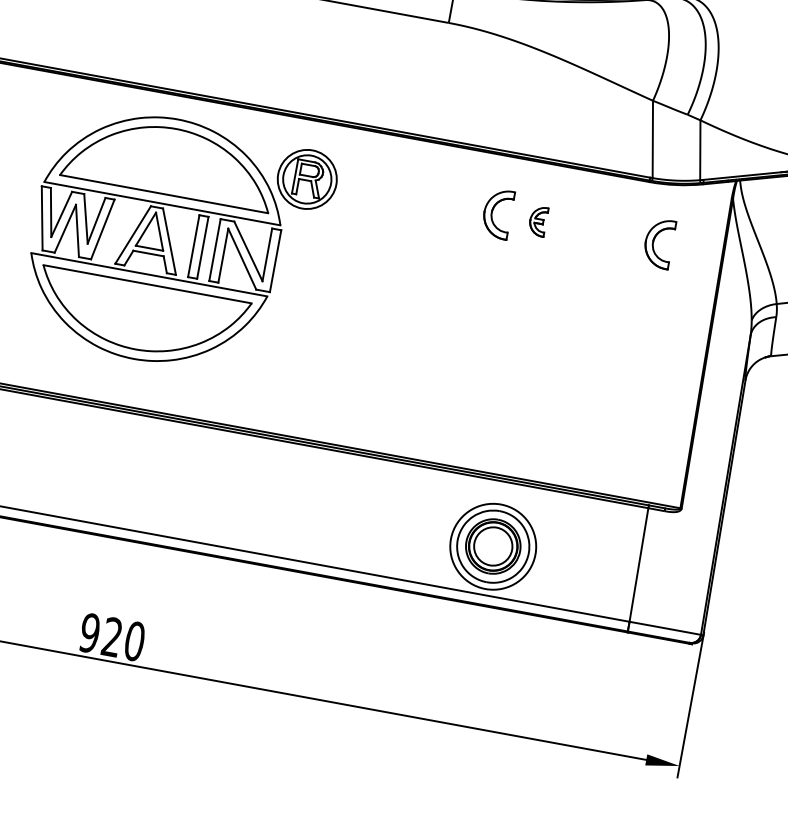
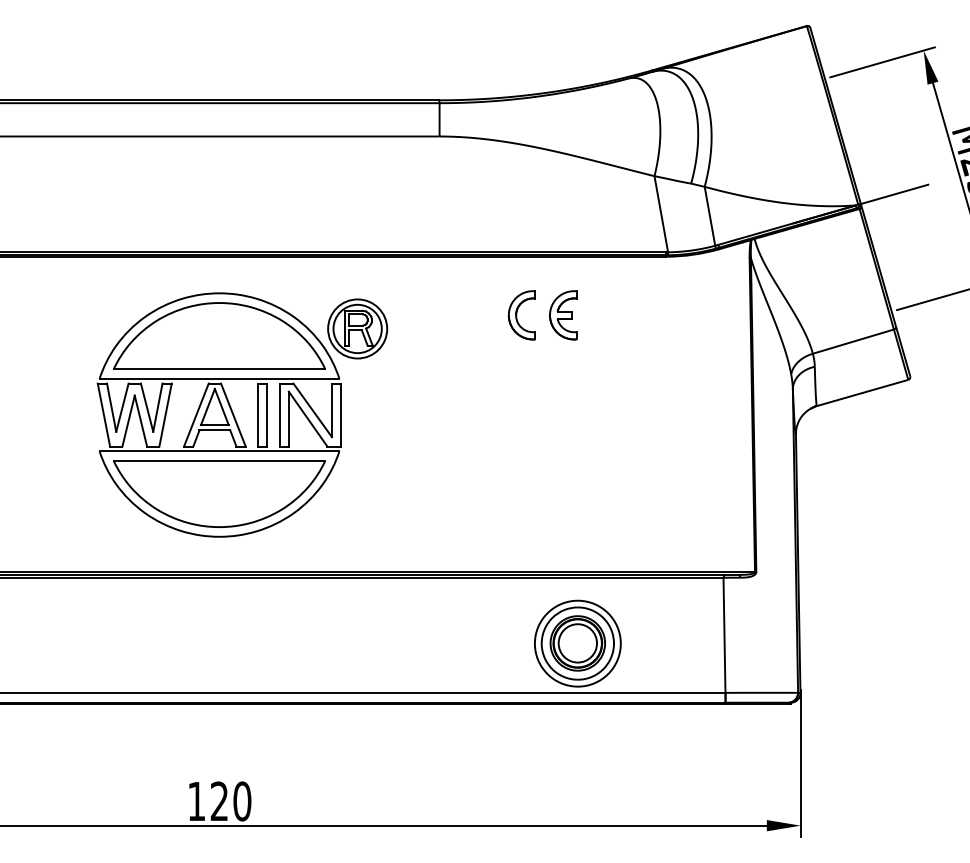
part: (538, 221) -> (563, 315), size x1.67
part: (658, 243) -> (685, 315), removed
part: (171, 244) -> (235, 417), moved
text: (89, 633) -> (196, 801), 920 -> 120

